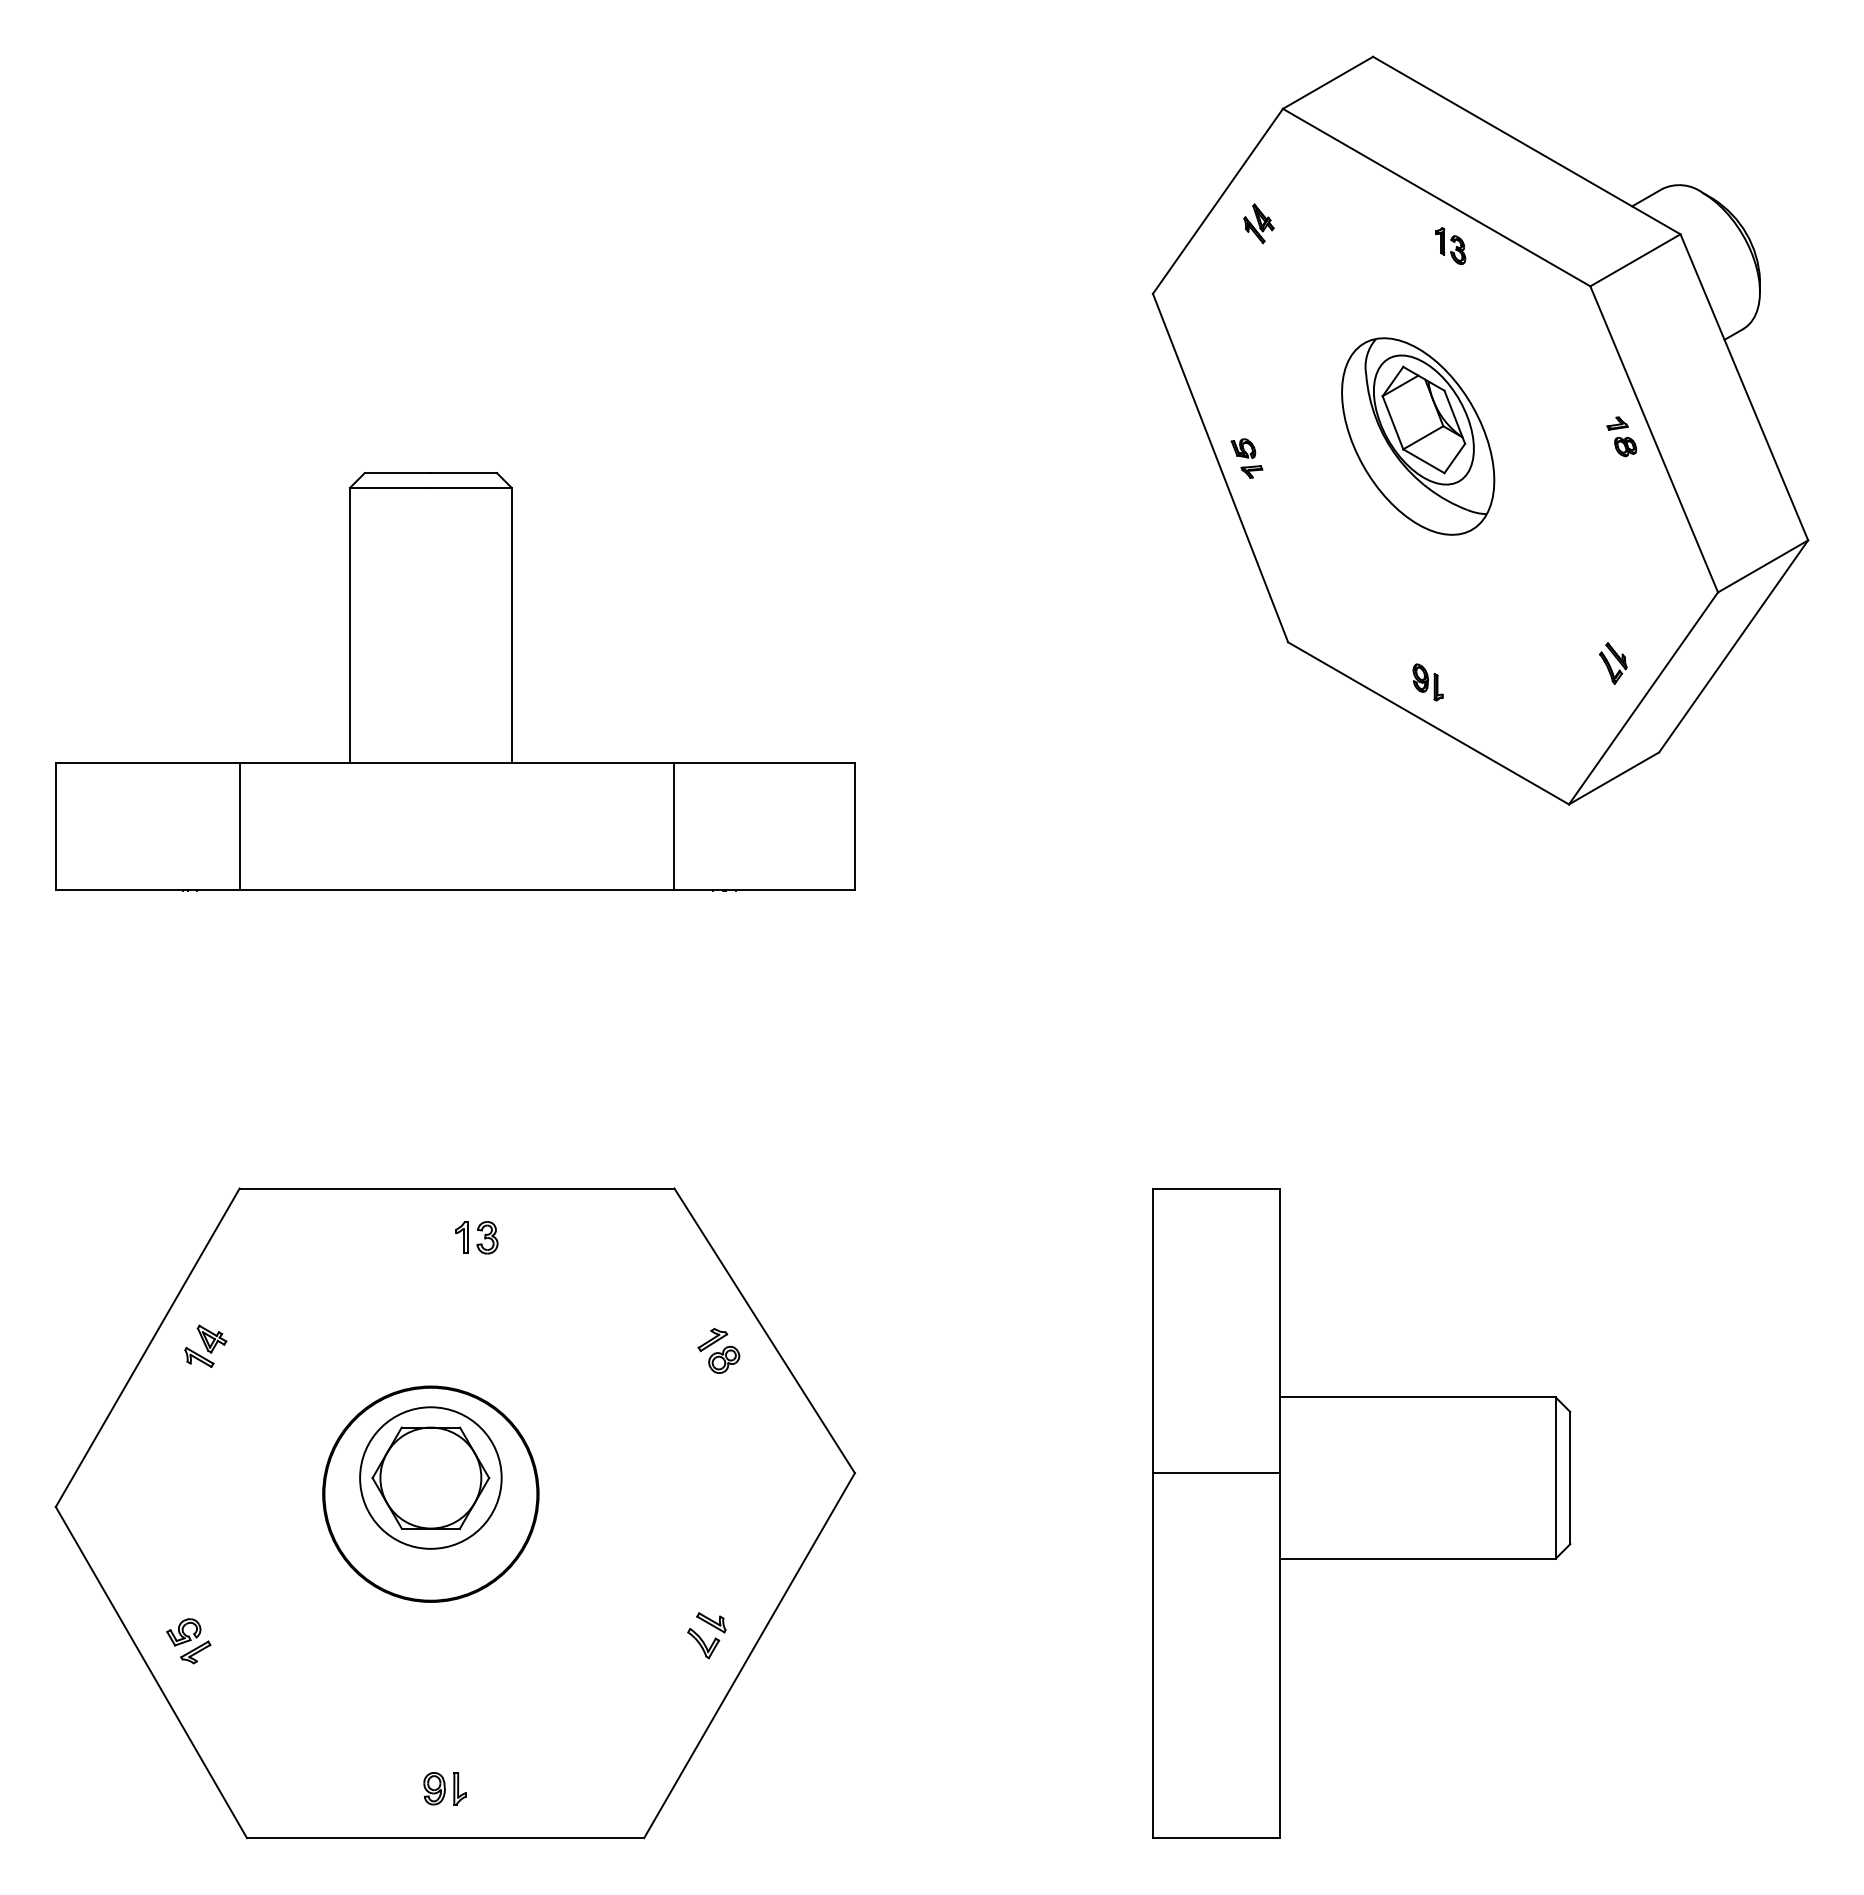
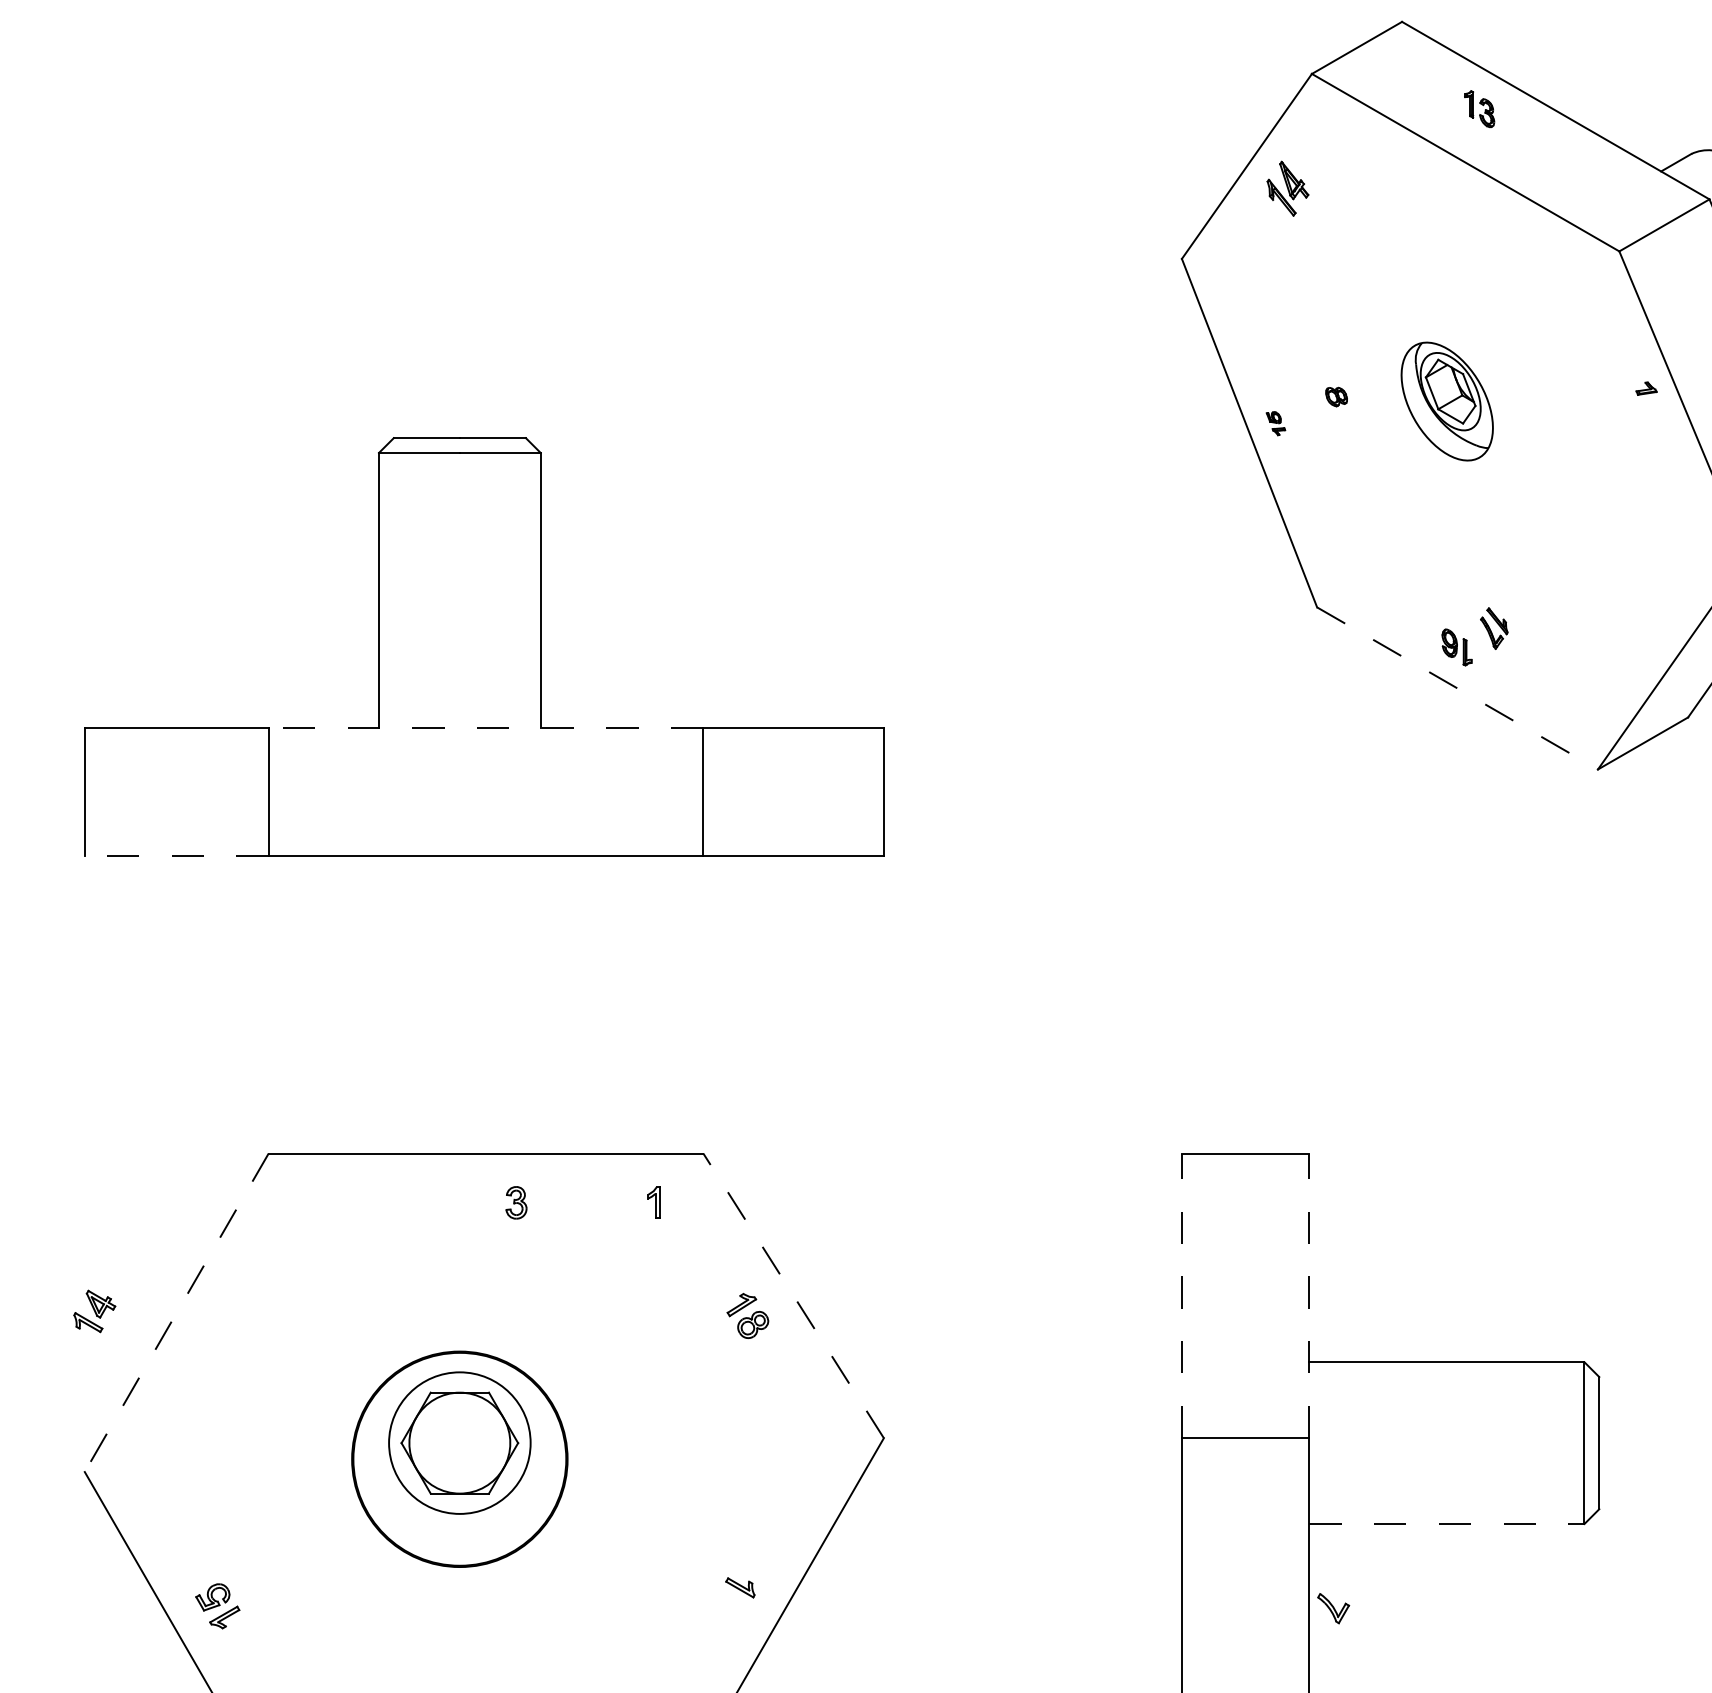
part: (1258, 223) -> (1287, 188), size x1.4
part: (1450, 245) -> (1479, 108), moved
part: (1418, 436) -> (1447, 401), size x0.6
part: (1625, 446) -> (1336, 396), moved
part: (1246, 458) -> (1275, 423), size x0.6
part: (1613, 663) -> (1494, 628), moved
line: (1429, 723) -> (1458, 688), solid -> dashed
line: (456, 762) -> (485, 727), solid -> dashed
line: (147, 890) -> (176, 855), solid -> dashed
part: (461, 1237) -> (653, 1202), moved
line: (764, 1330) -> (793, 1295), solid -> dashed
line: (1152, 1330) -> (1181, 1295), solid -> dashed
line: (1280, 1330) -> (1309, 1295), solid -> dashed
part: (205, 1345) -> (94, 1310), moved
line: (147, 1347) -> (176, 1312), solid -> dashed
line: (1417, 1558) -> (1446, 1523), solid -> dashed
part: (703, 1643) -> (1333, 1608), moved

